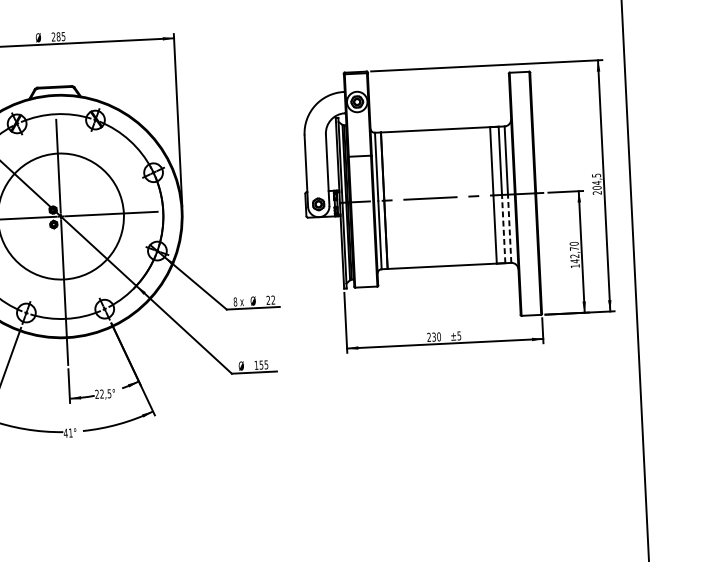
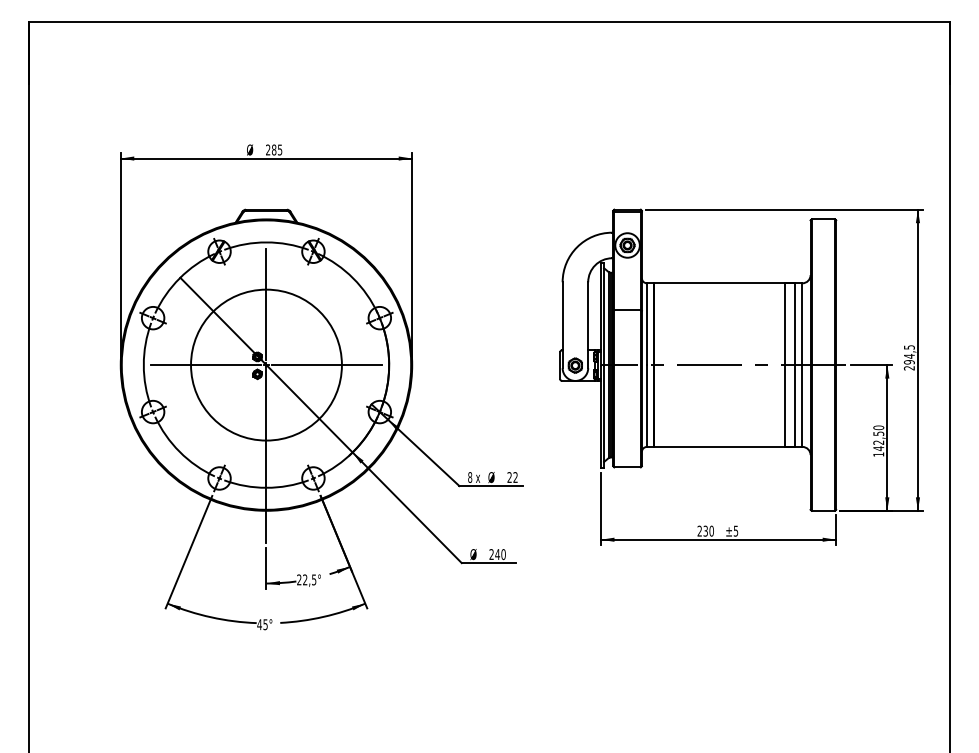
text: (597, 188) -> (909, 362), 204,5 -> 294,5
line: (503, 229) -> (795, 406), dashed -> solid
line: (509, 229) -> (802, 406), dashed -> solid
text: (574, 248) -> (878, 433), 142,70 -> 142,50
text: (261, 365) -> (497, 554), 155 -> 240
text: (70, 432) -> (265, 624), 41° -> 45°

